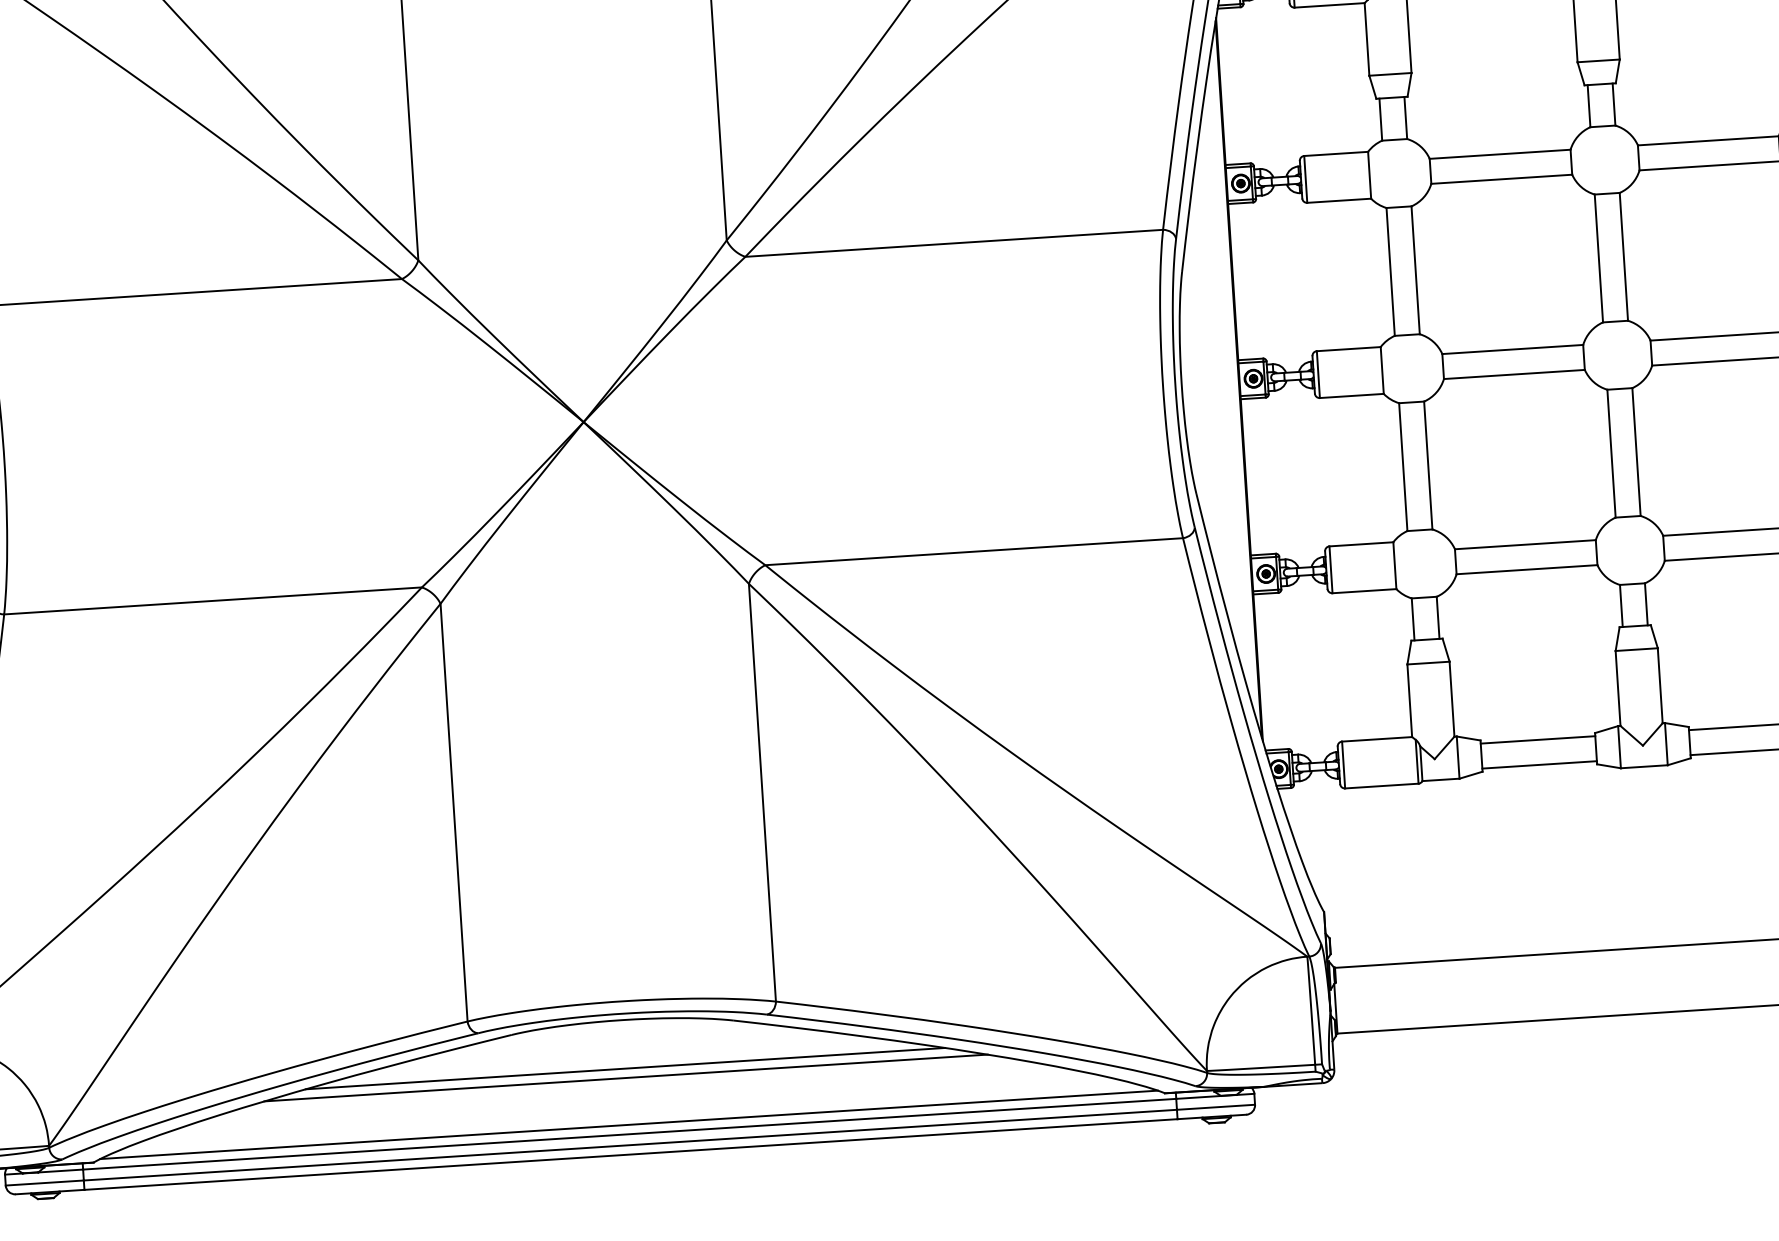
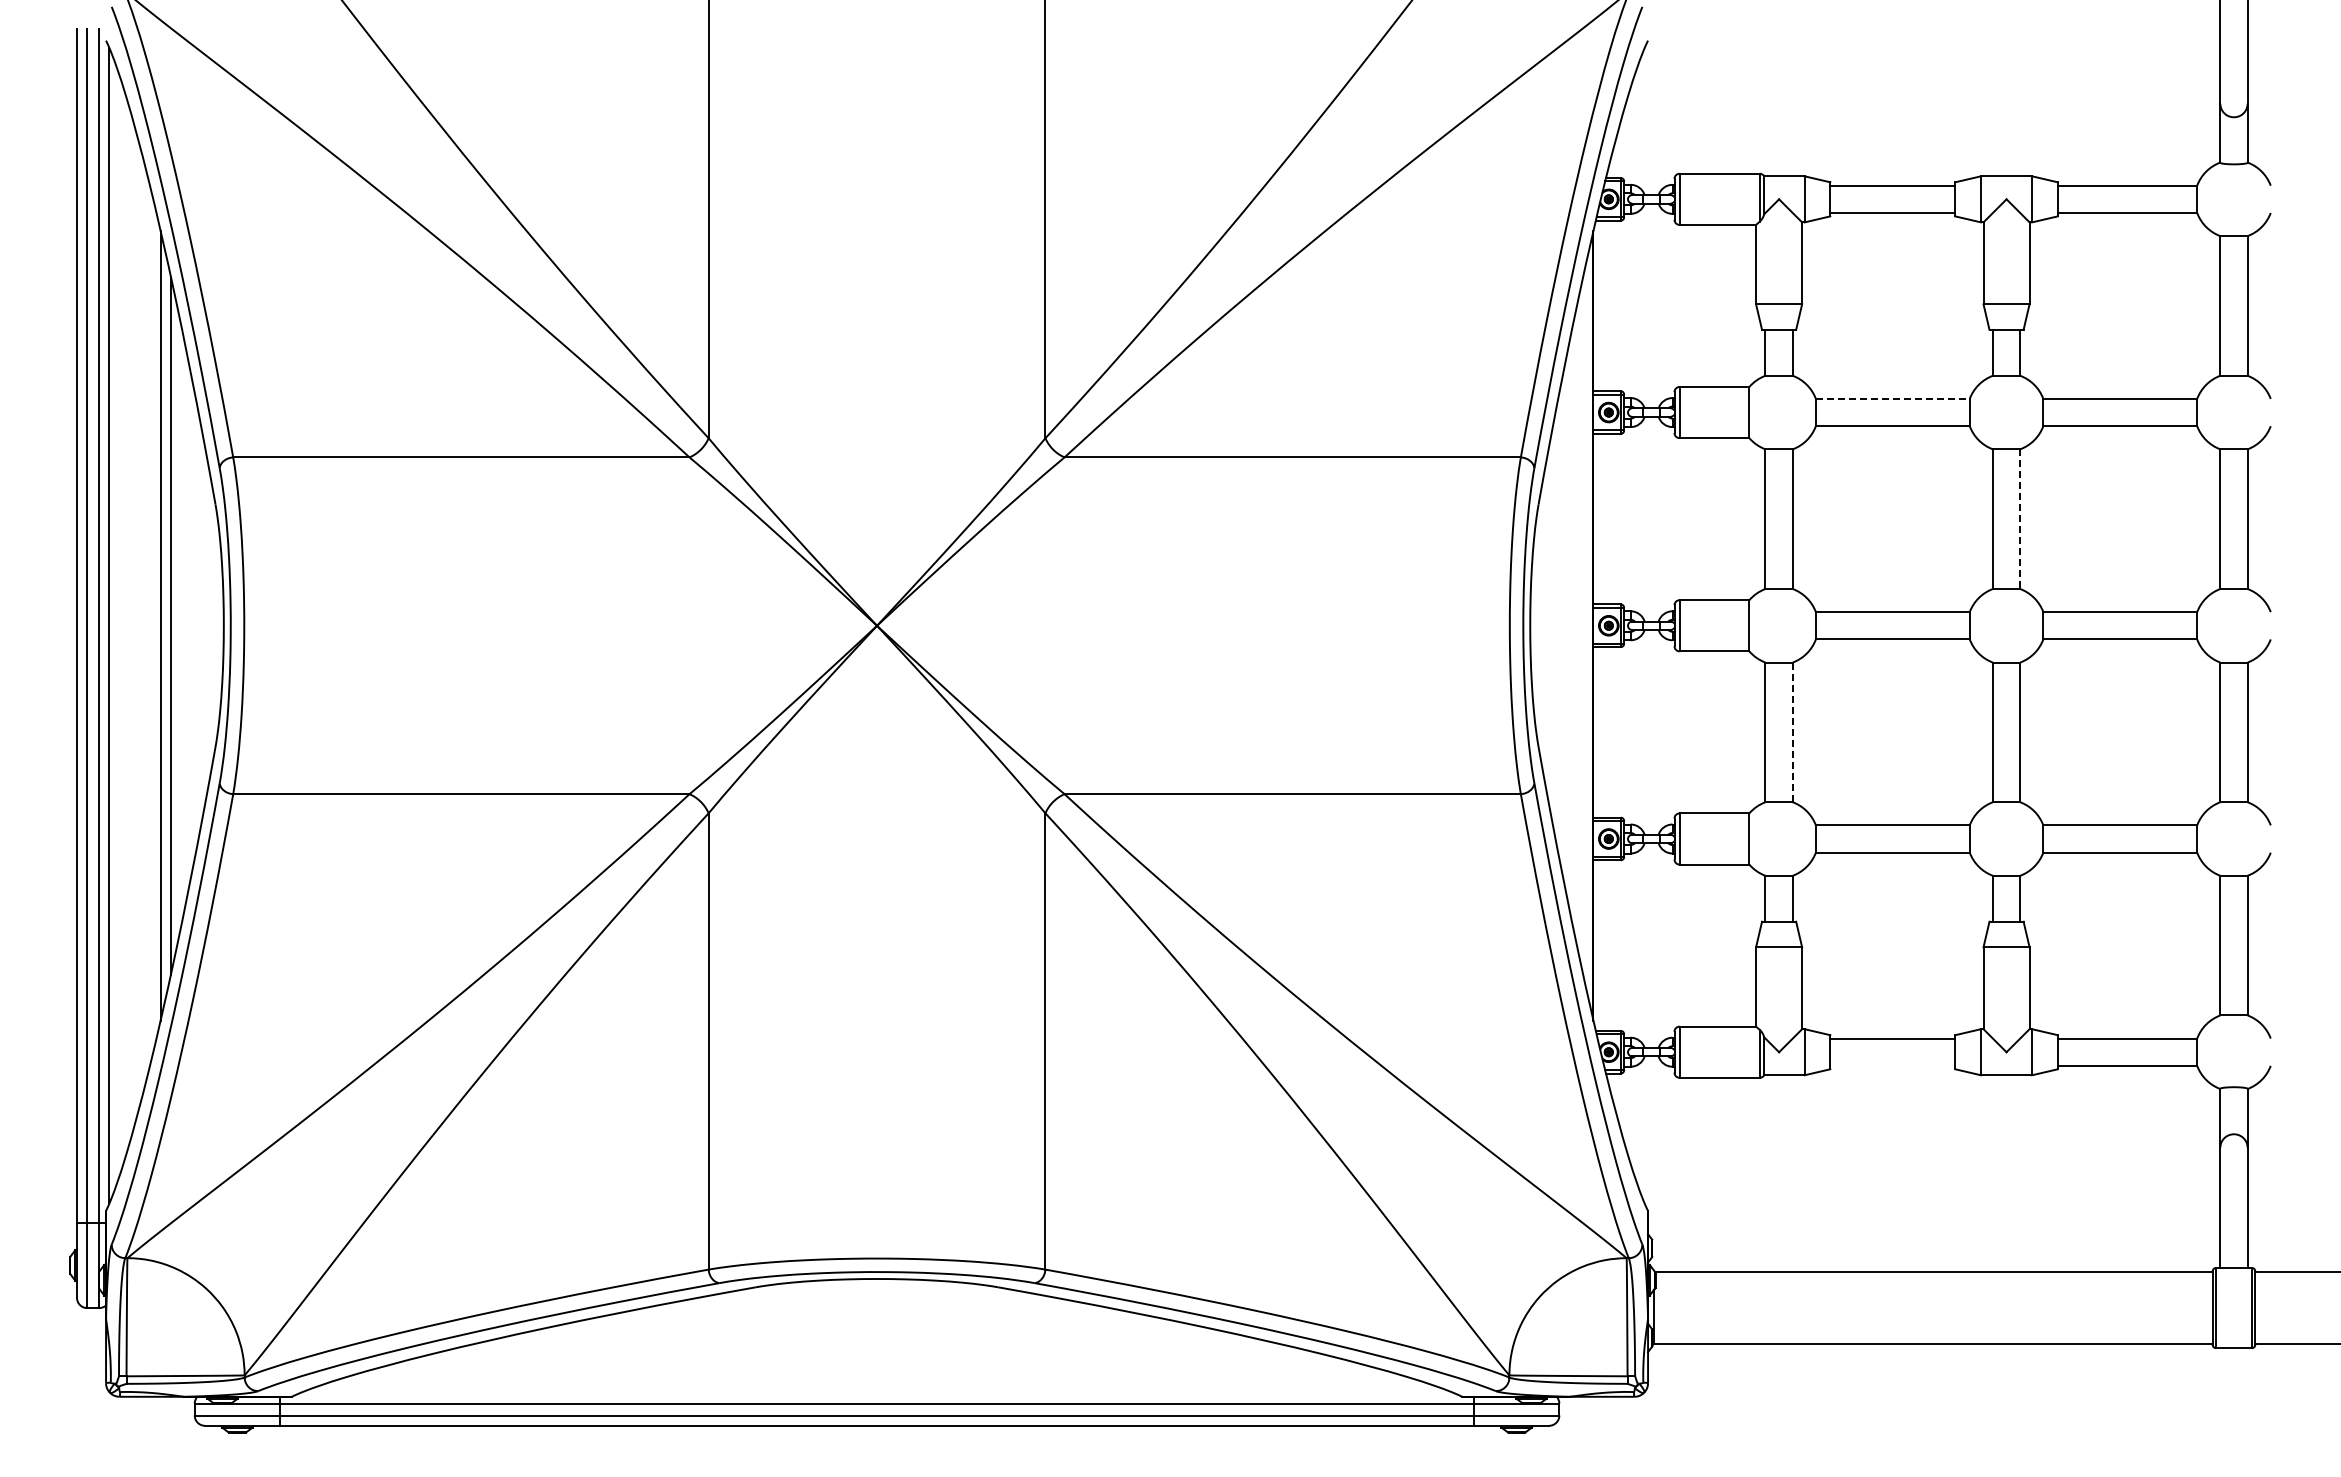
line: (1499, 153) -> (1892, 398), solid -> dashed
line: (1624, 257) -> (2020, 519), solid -> dashed
line: (1428, 465) -> (1792, 732), solid -> dashed
line: (1539, 764) -> (1892, 1065), removed
line: (624, 1068) -> (876, 1331), removed
line: (625, 1078) -> (876, 1342), removed
line: (628, 1124) -> (876, 1393), removed

